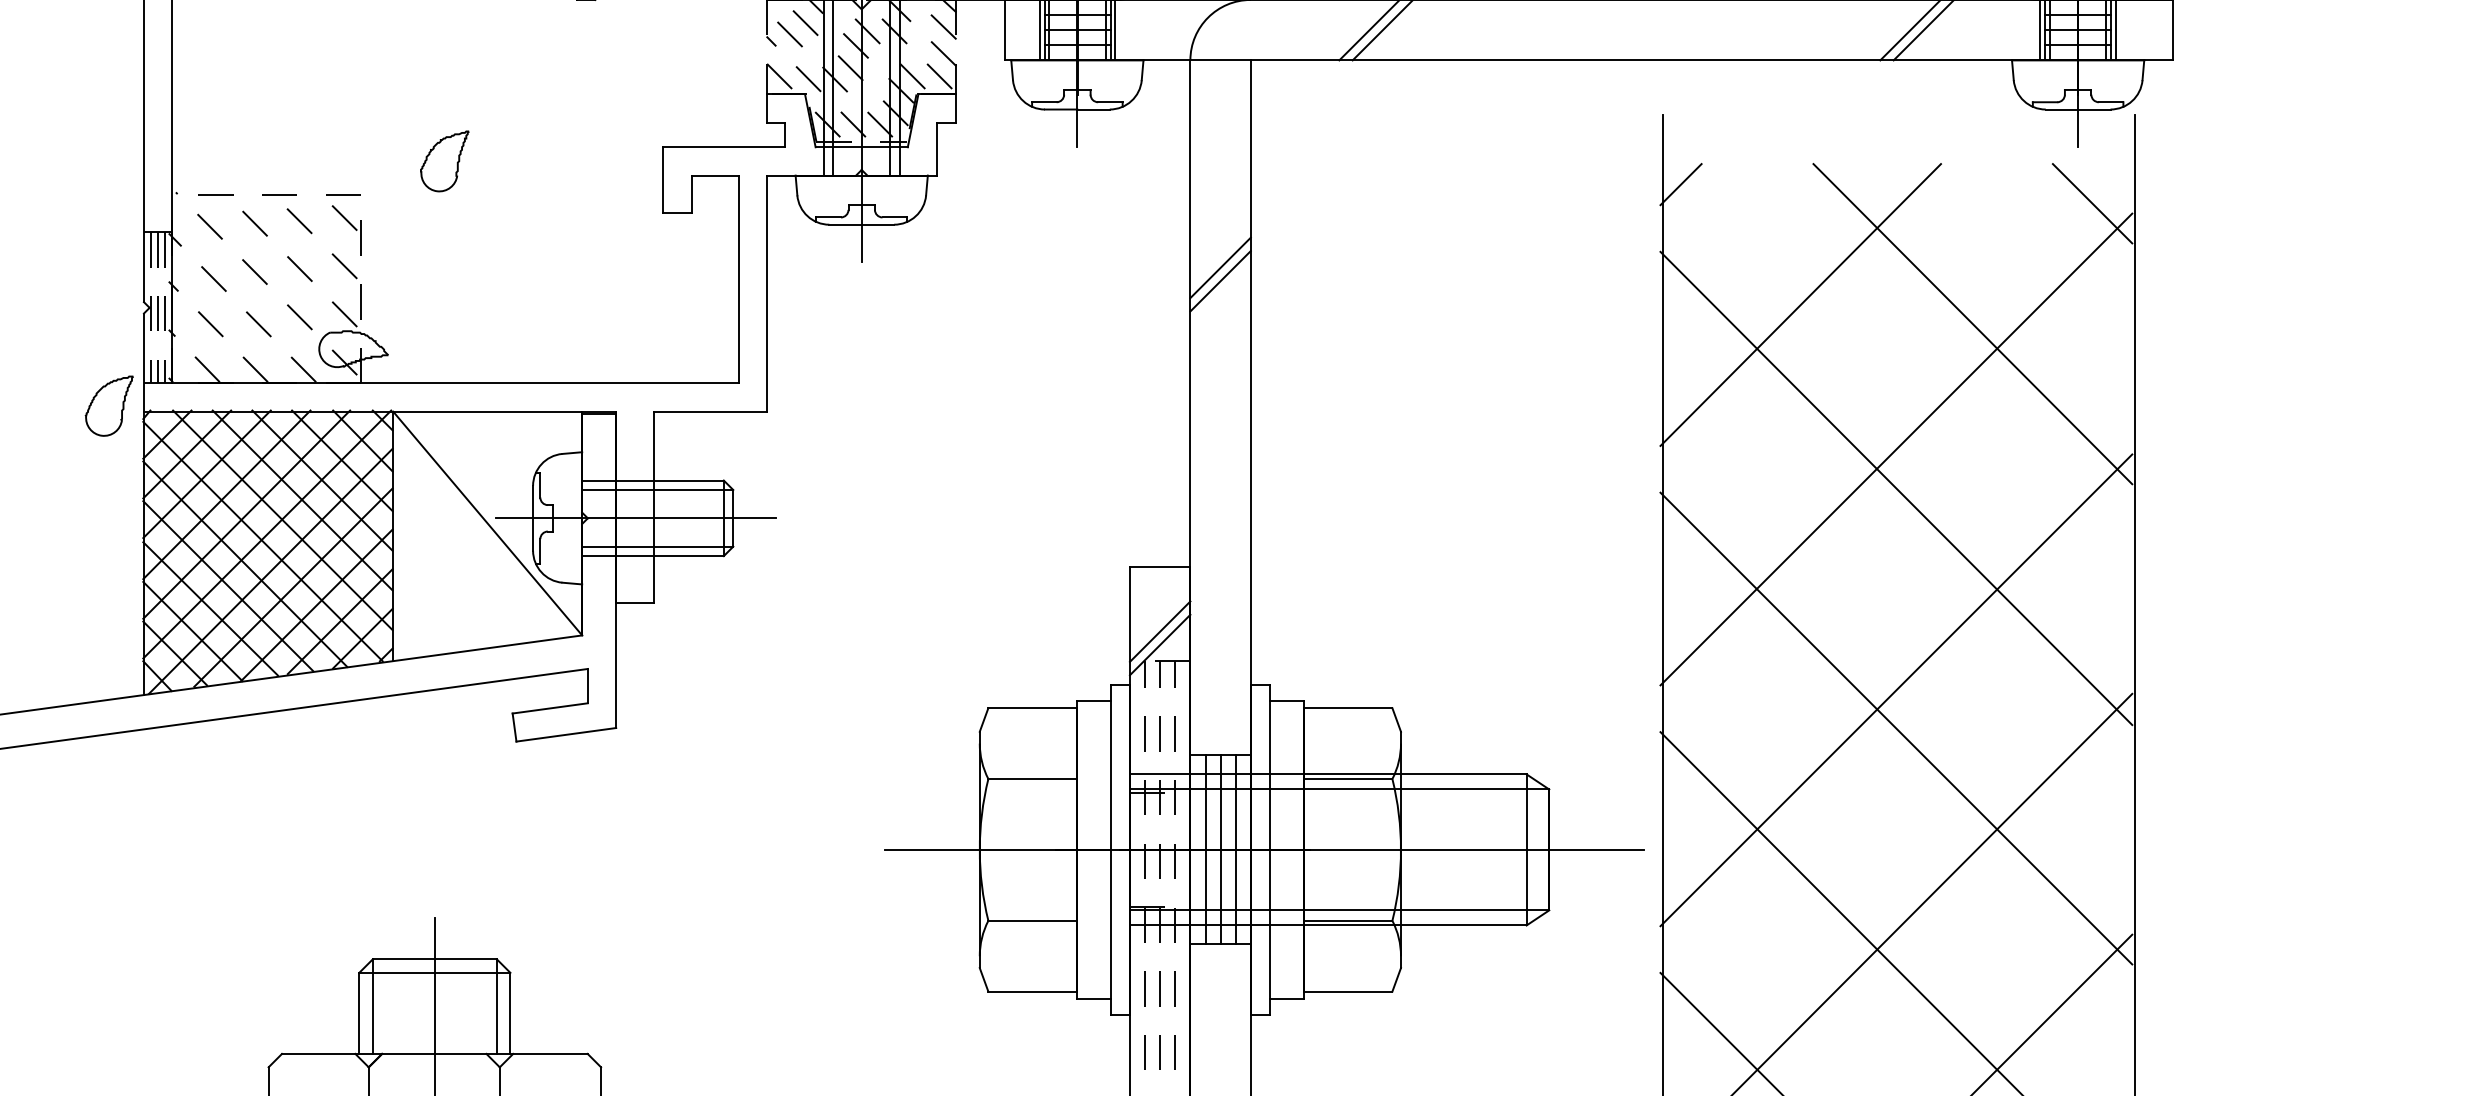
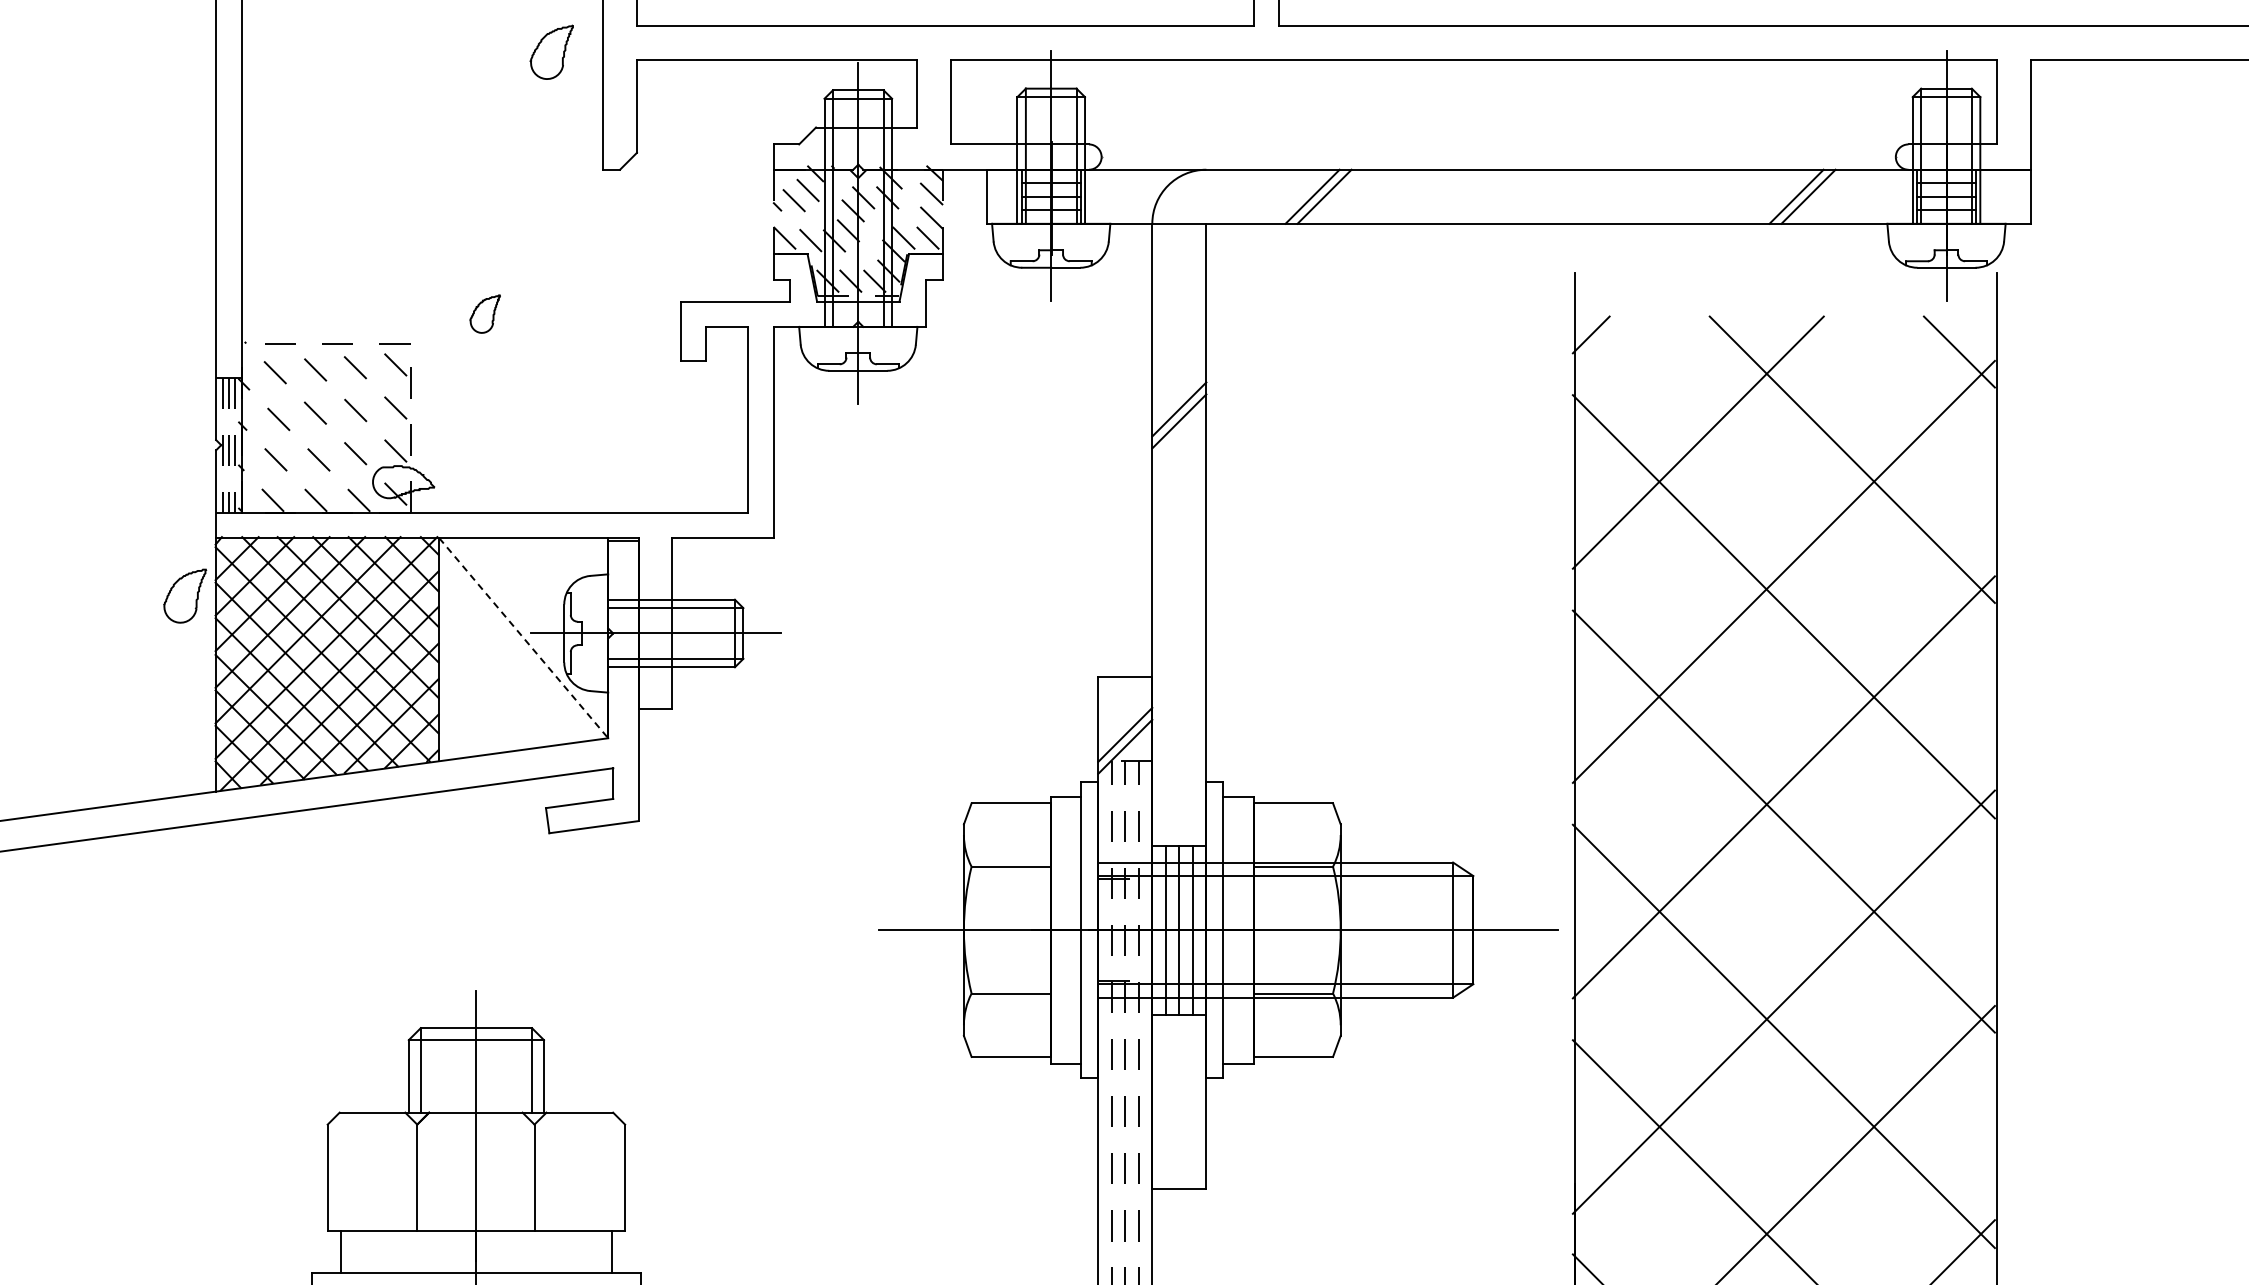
part: (445, 160) -> (485, 313), size x0.7
part: (109, 405) -> (185, 595), moved
line: (487, 523) -> (523, 638), solid -> dashed

